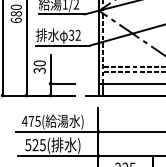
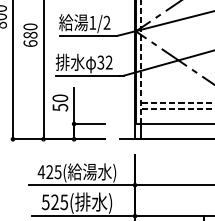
text: (39, 70) -> (59, 107), 30 -> 50
text: (31, 120) -> (49, 171), 475( -> 425(

